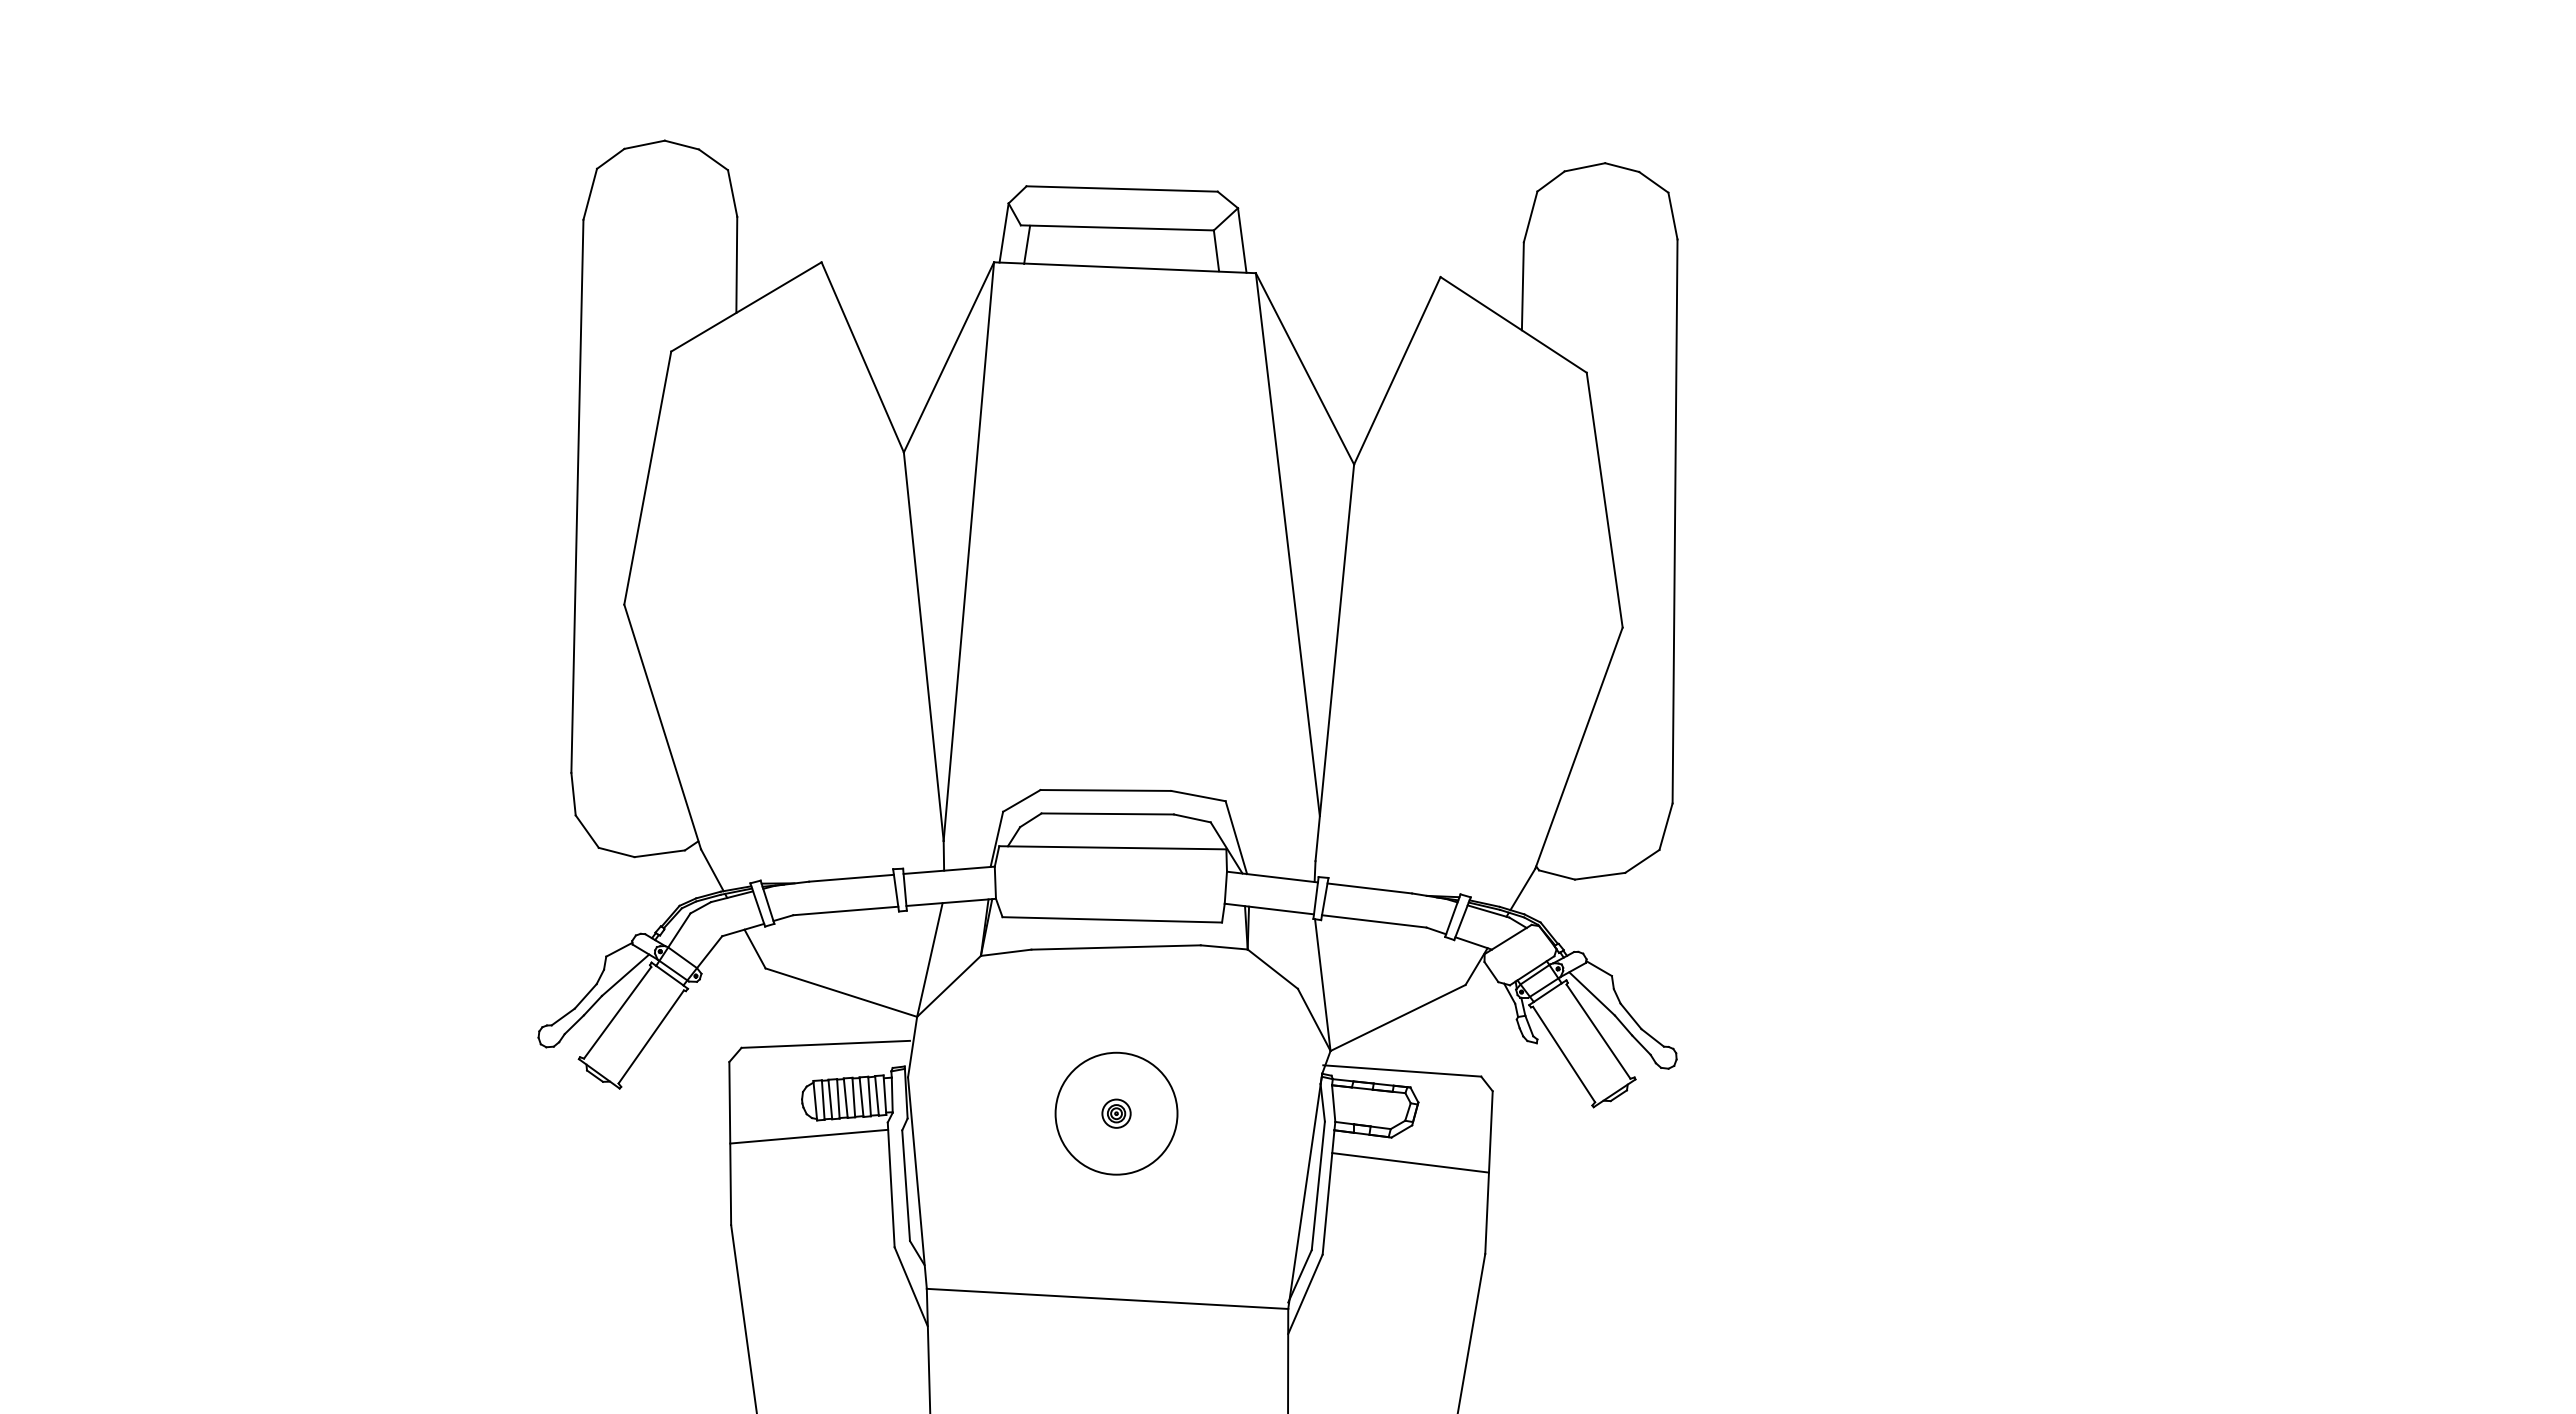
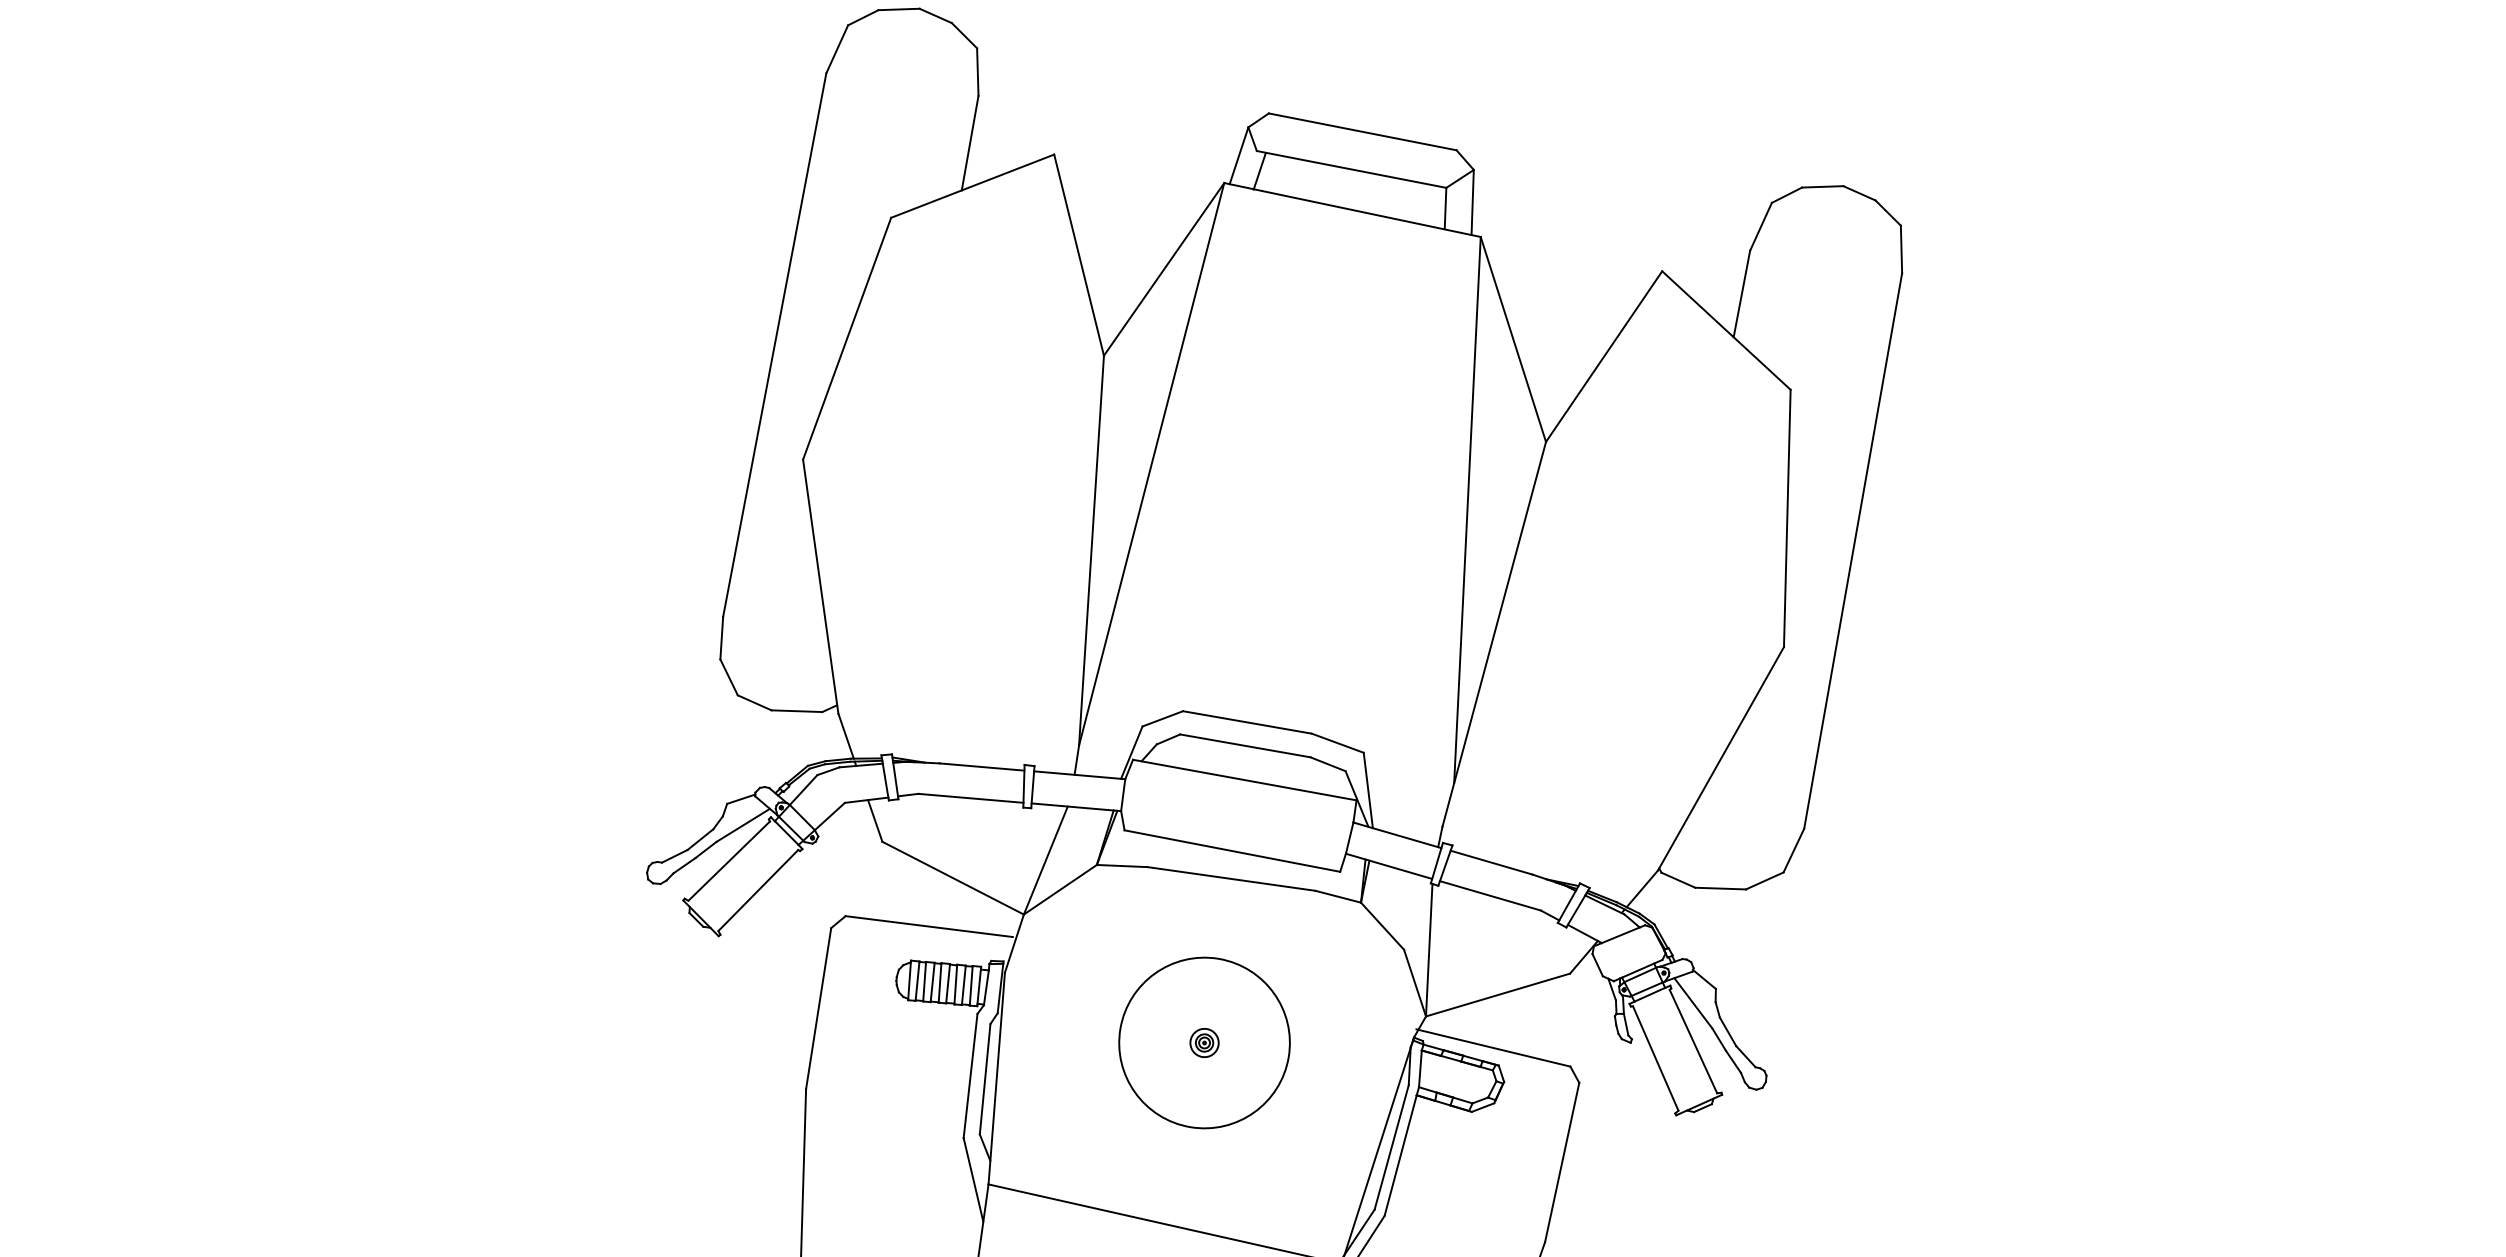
circle: (1116, 1113) -> (1204, 1042), size x1.4
line: (809, 1136) -> (897, 1014), removed
line: (1410, 1162) -> (1486, 1139), removed

